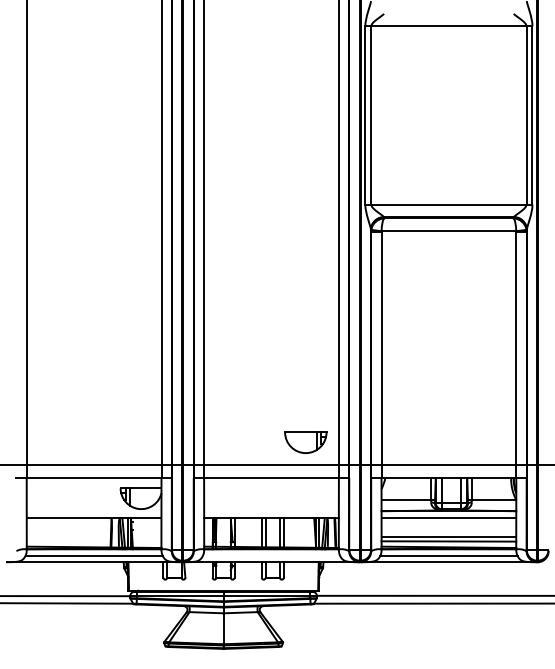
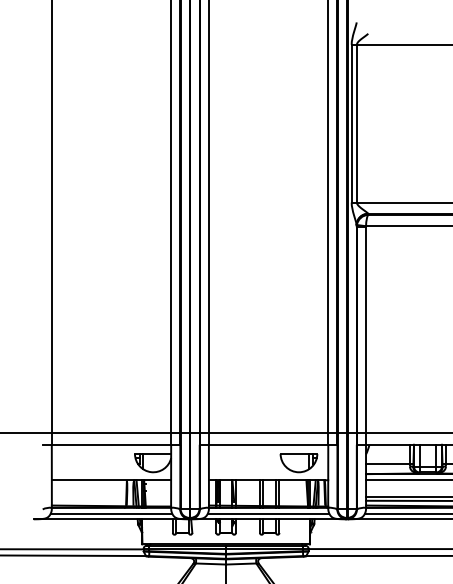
part: (305, 442) -> (298, 462), moved
line: (271, 555) -> (268, 513), added

